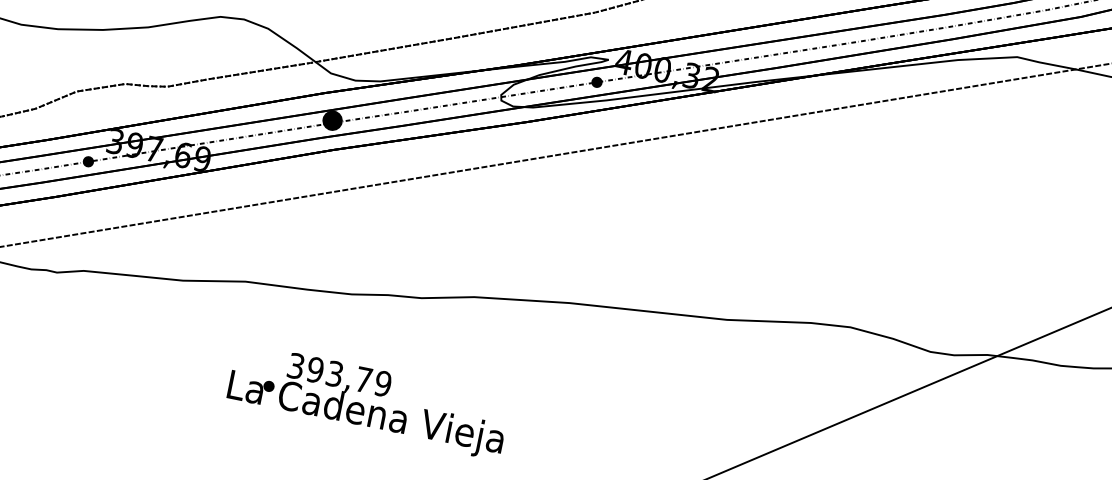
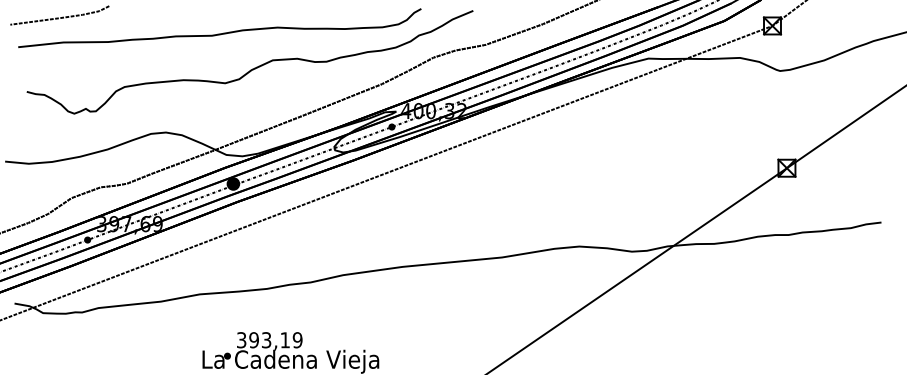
text: (362, 380) -> (284, 340), 393,79 -> 393,19

